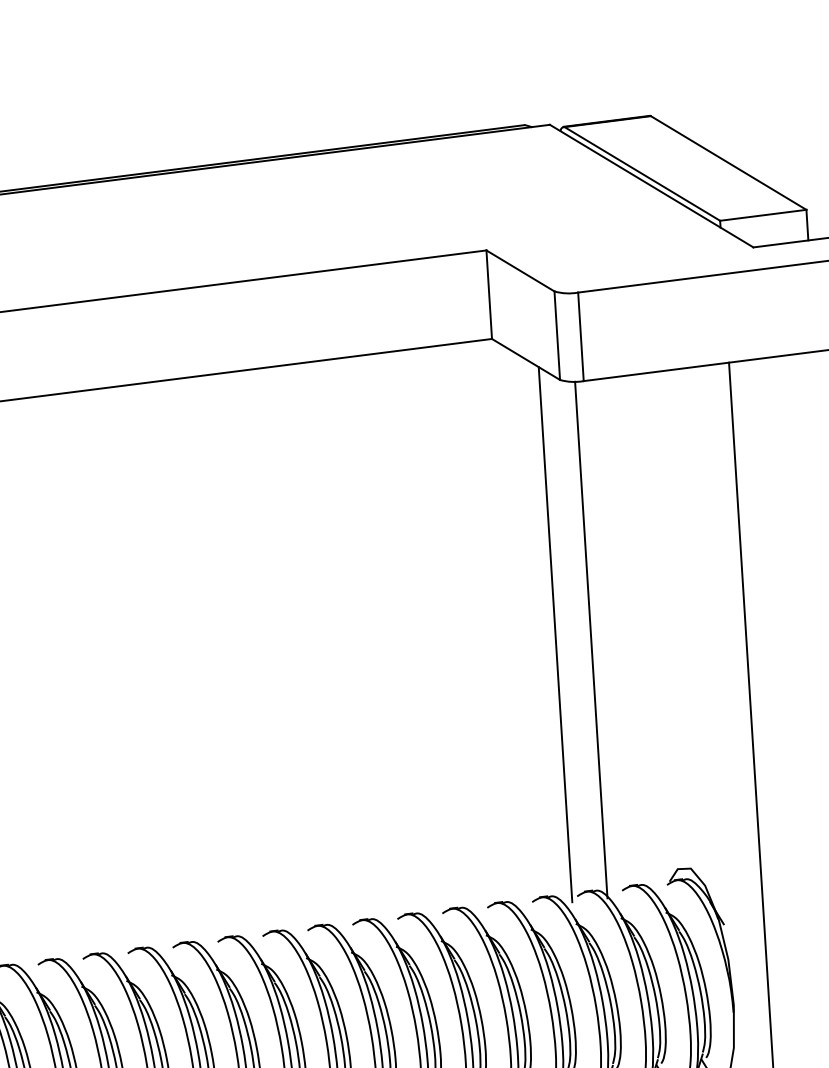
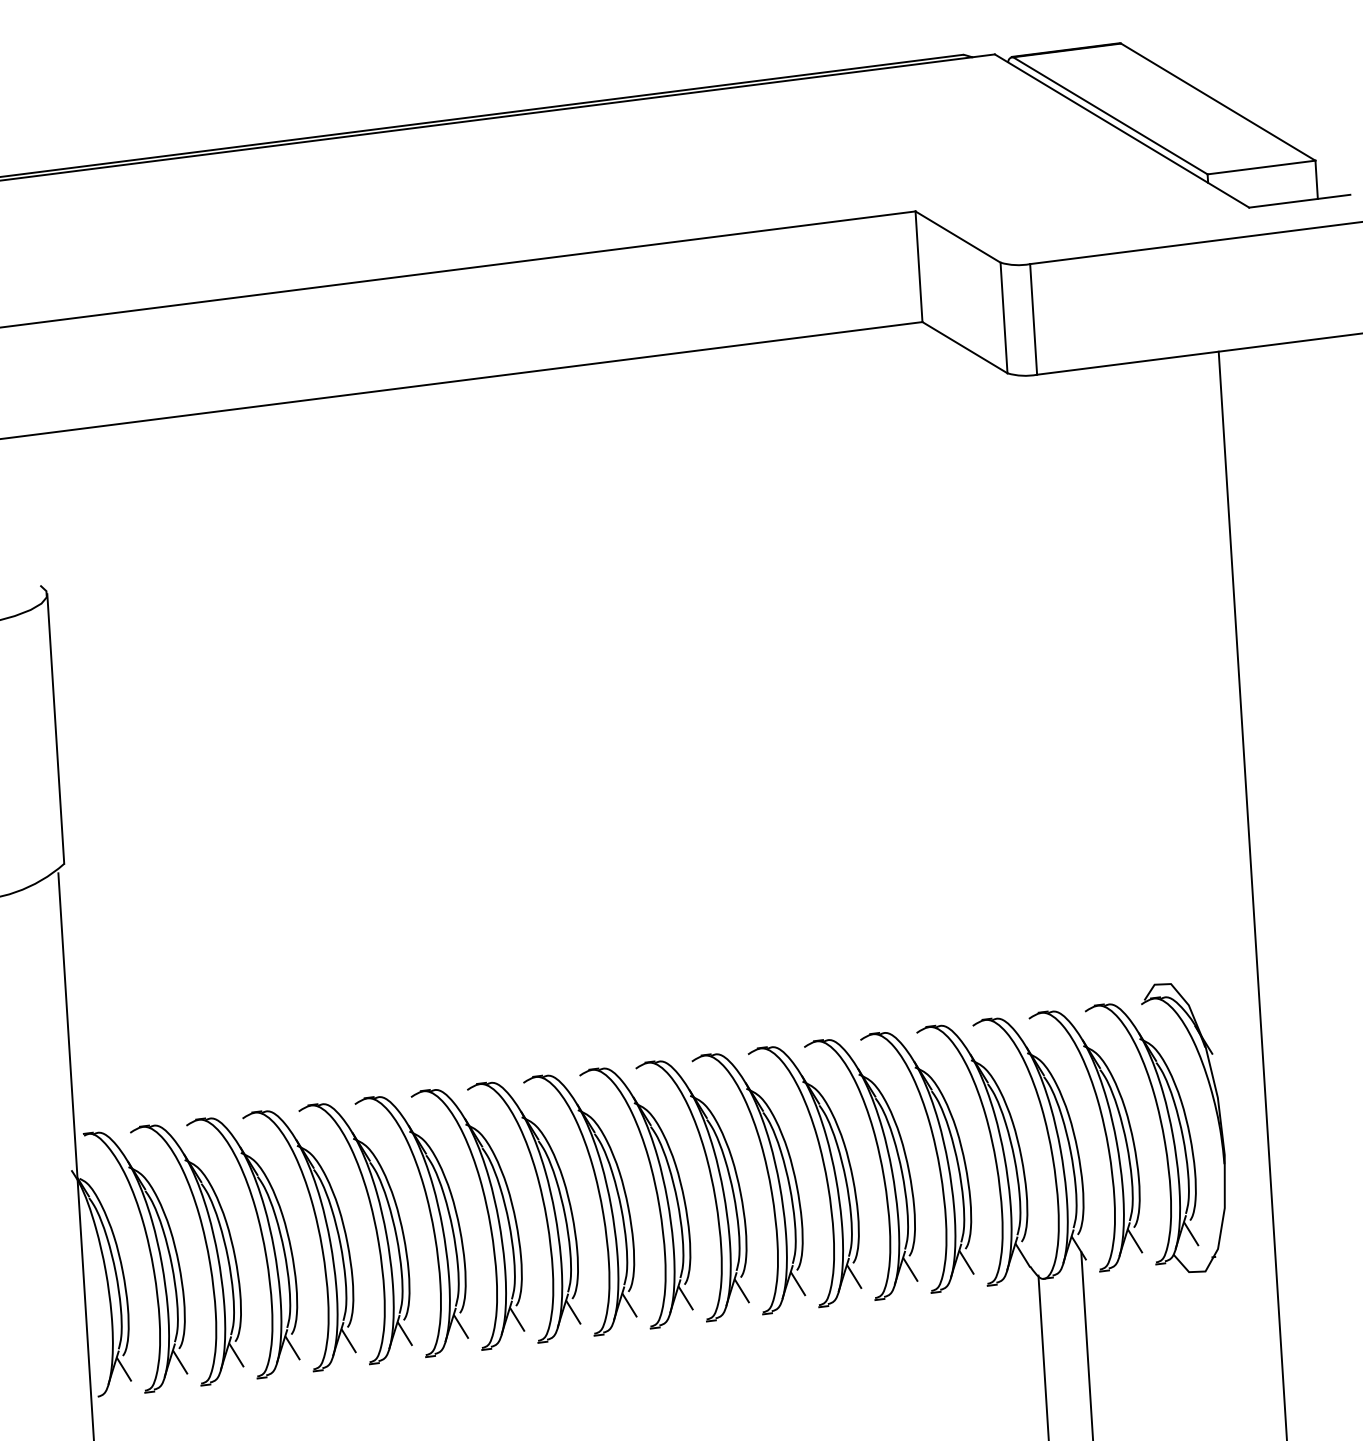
line: (555, 634) -> (1001, 691), removed
line: (591, 640) -> (1046, 698), removed

